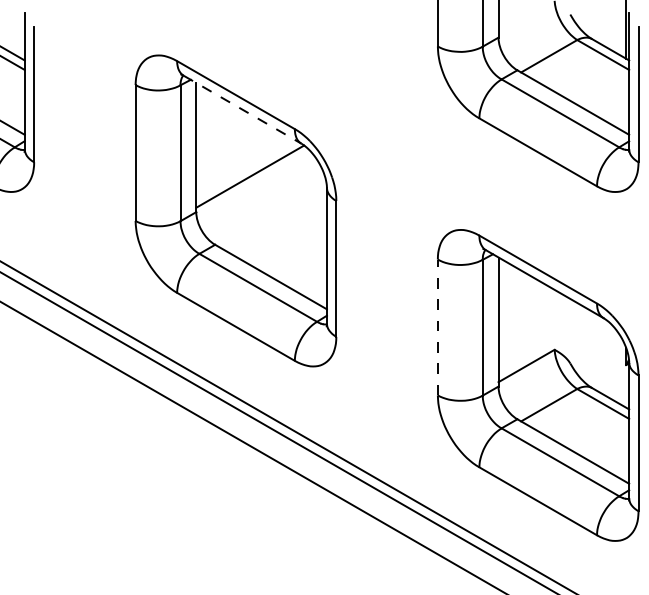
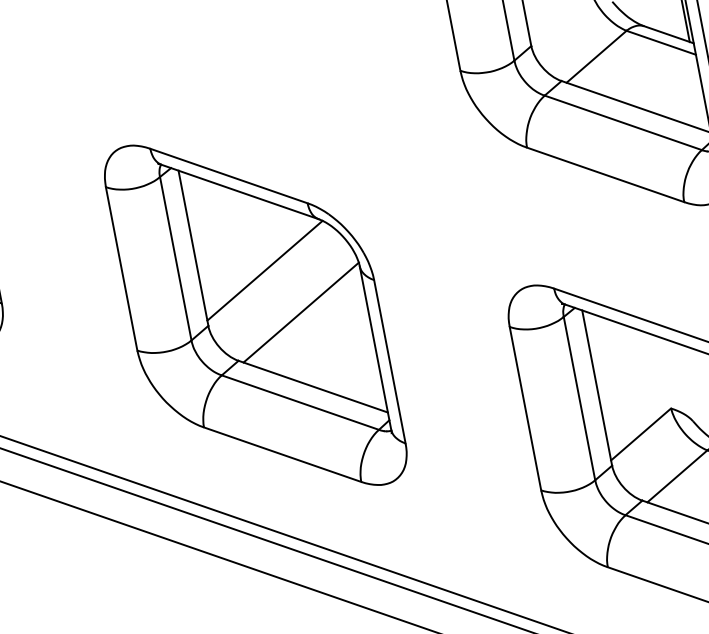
line: (242, 109) -> (240, 191), dashed -> solid
line: (272, 215) -> (300, 312), added
line: (437, 327) -> (525, 408), dashed -> solid

